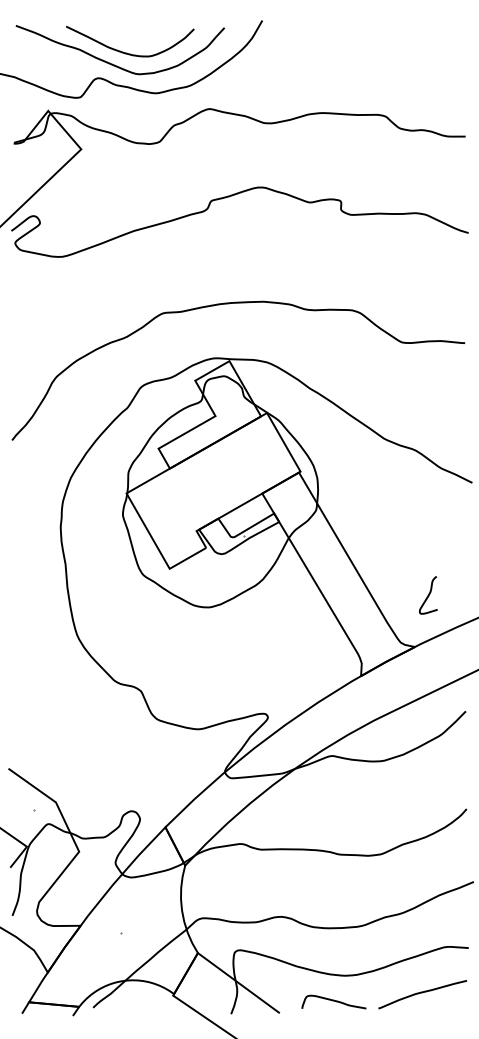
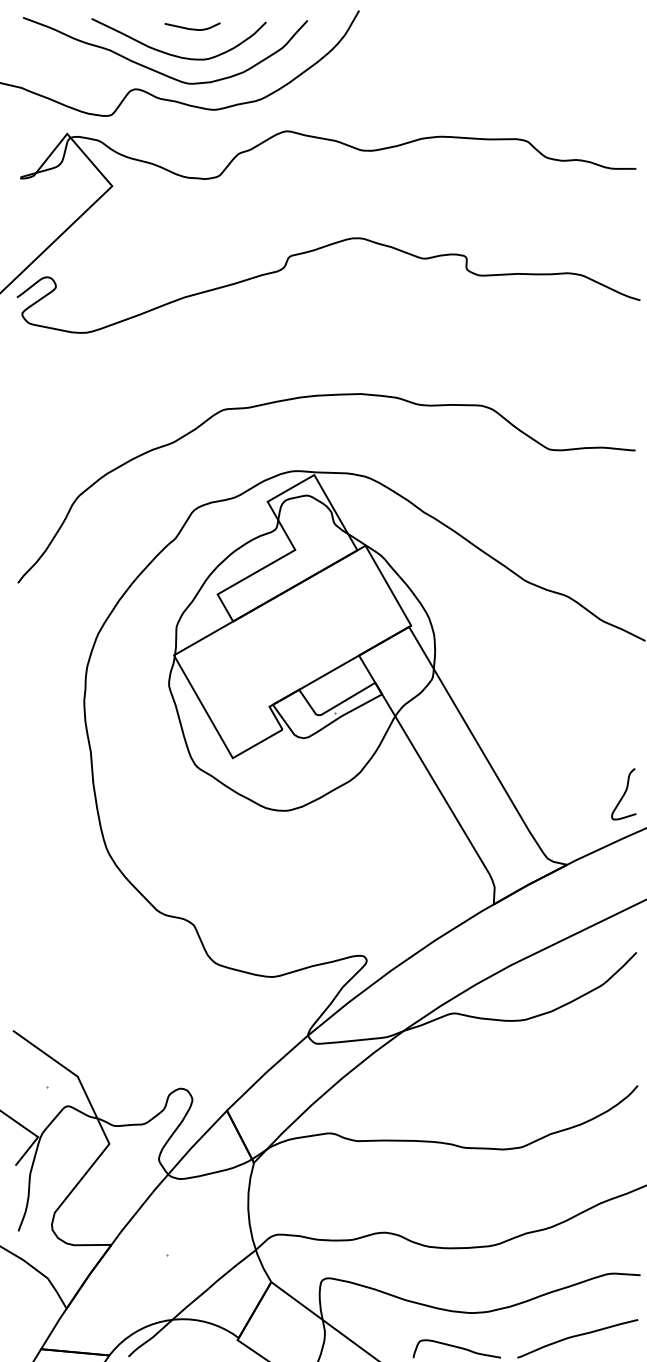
curve: (139, 33) -> (191, 28), added
curve: (427, 595) -> (622, 794), moved

